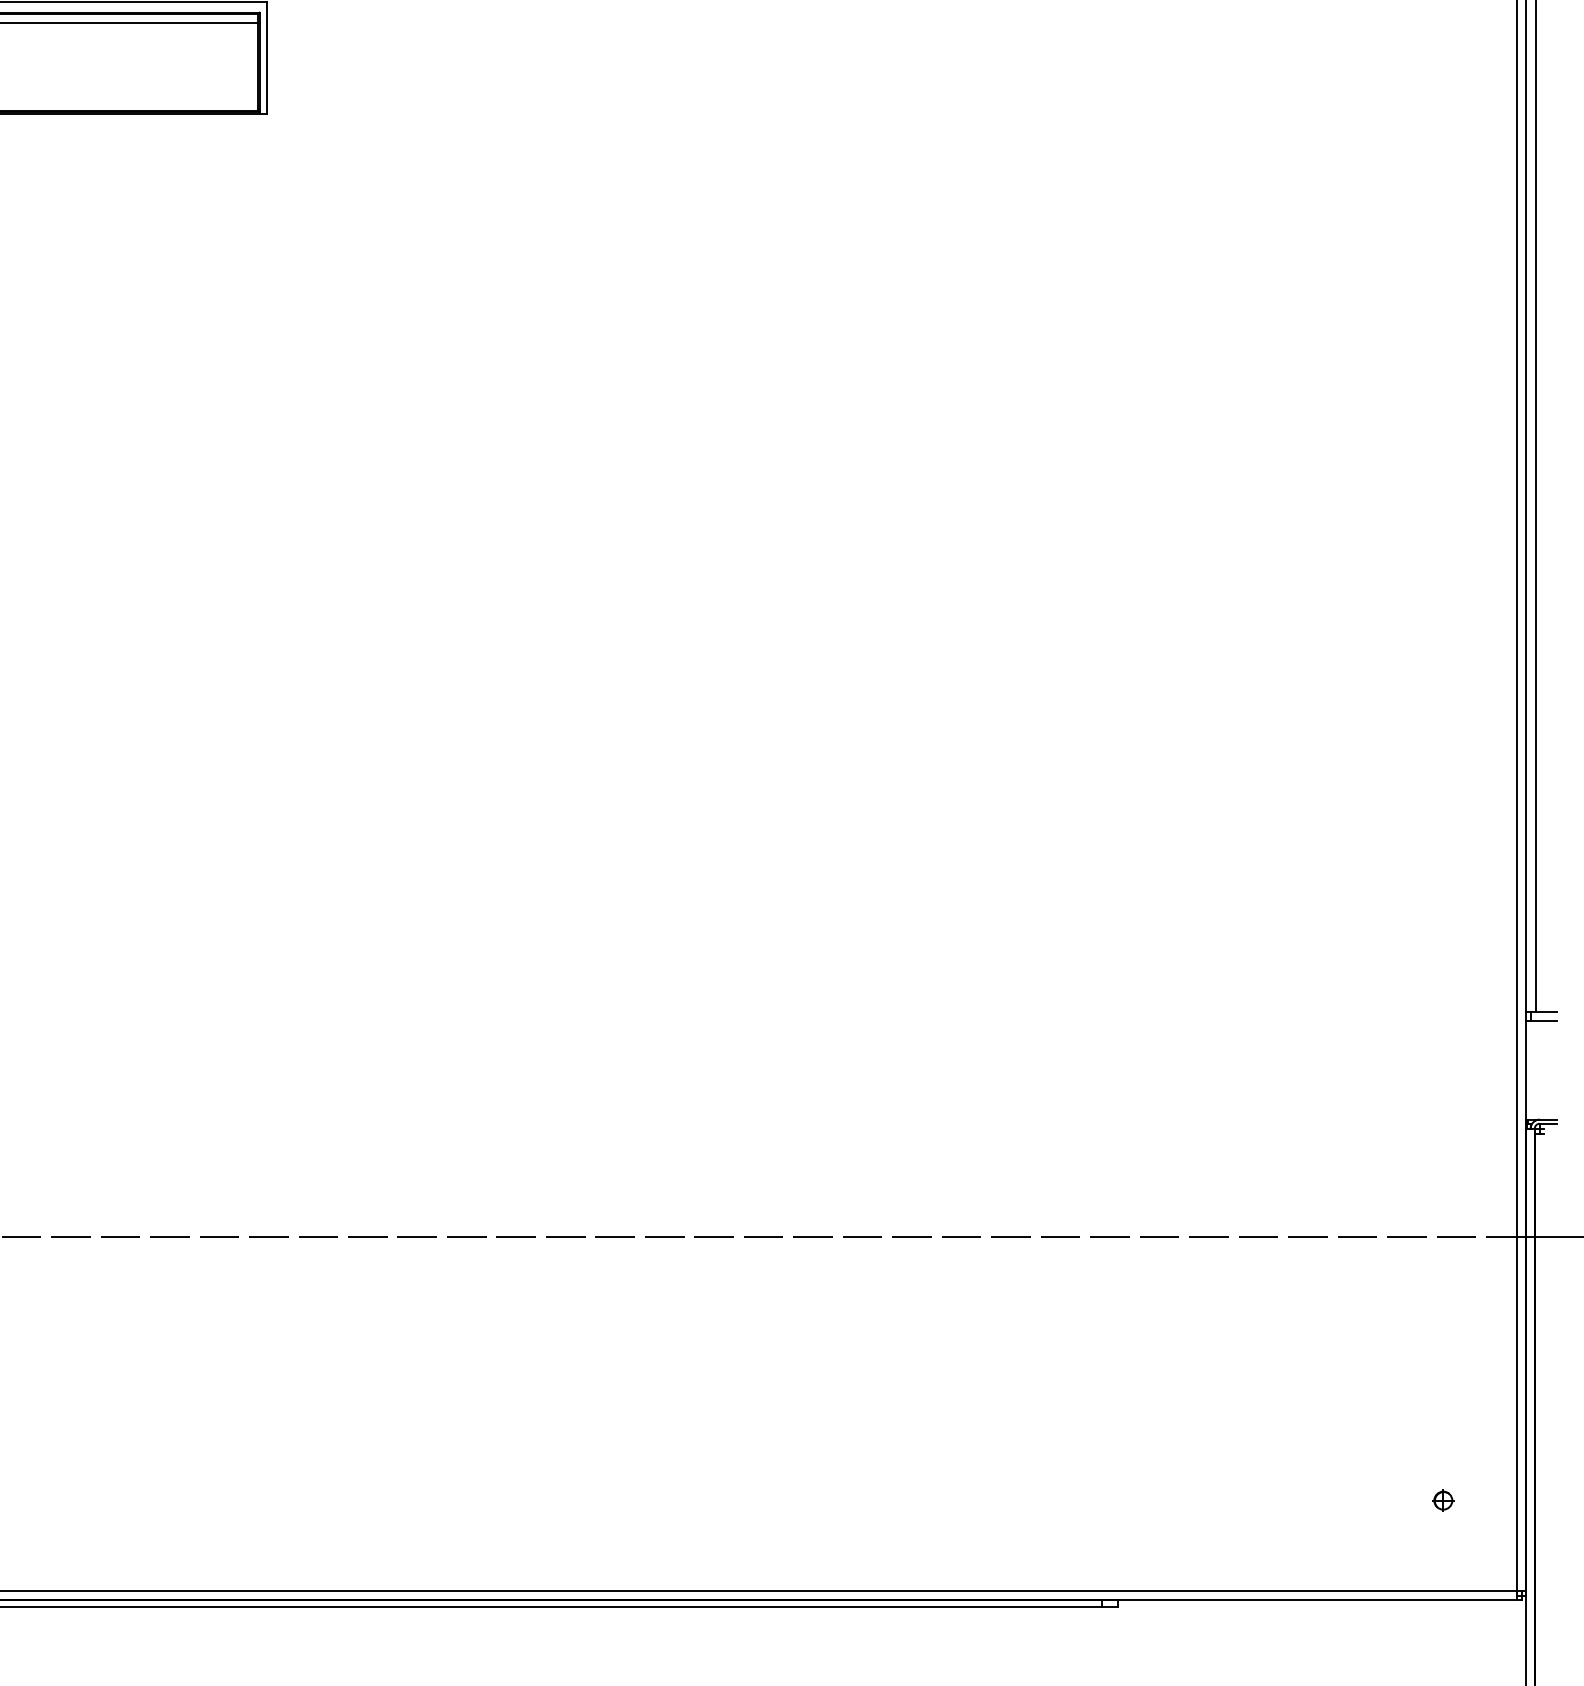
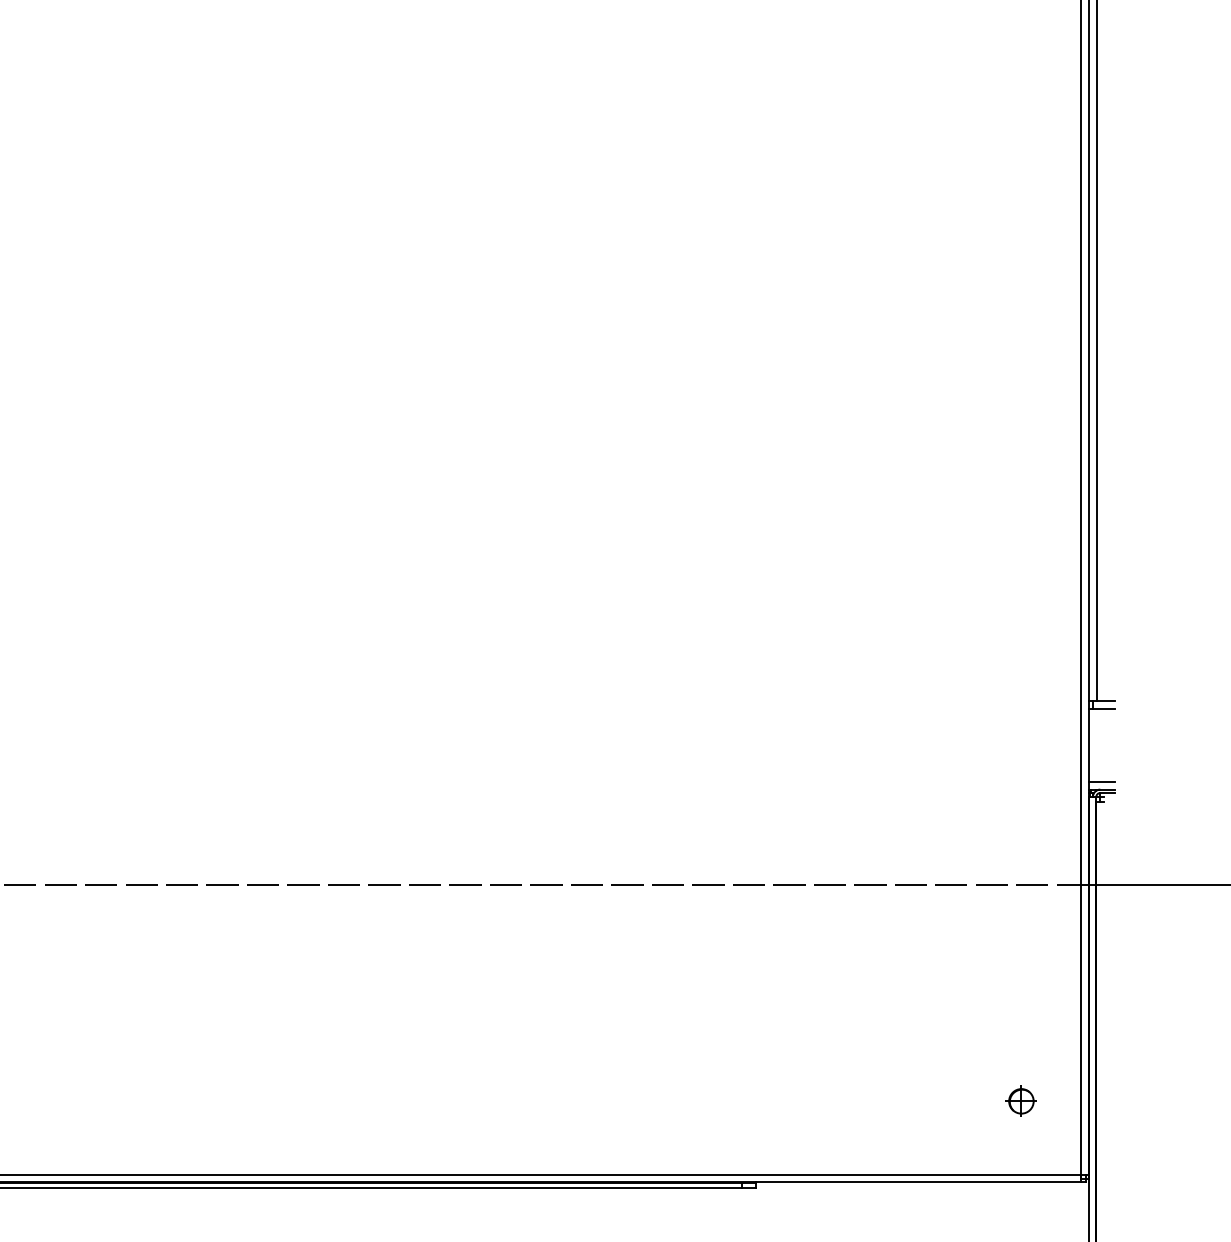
line: (1541, 1110) -> (1101, 782), added
part: (1443, 1500) -> (1021, 1101), size x1.67

